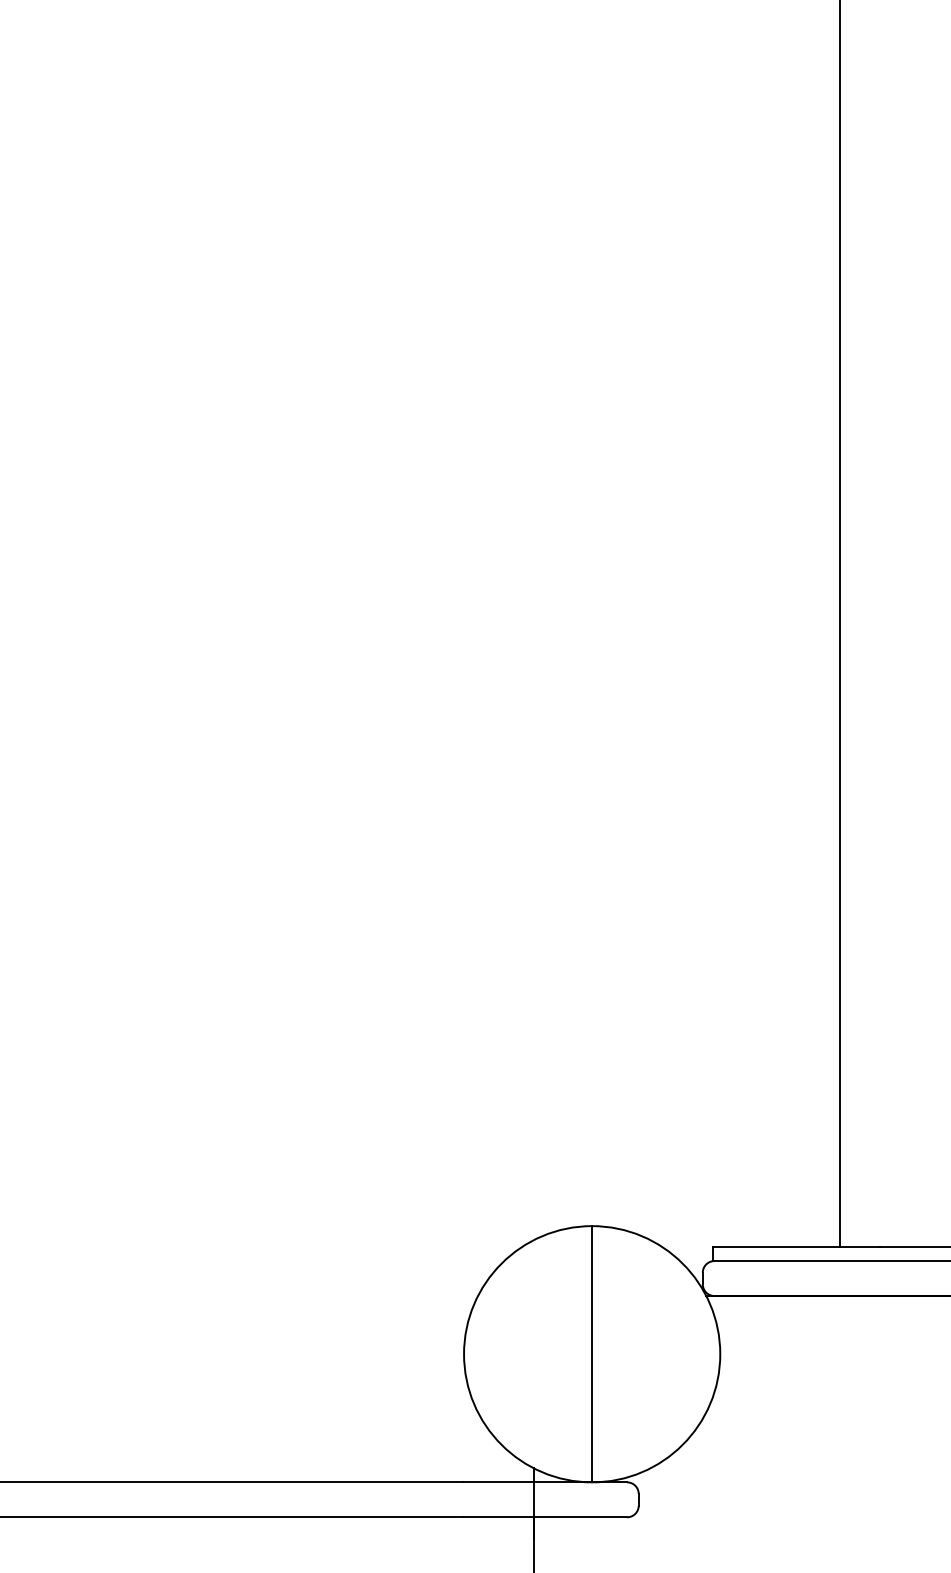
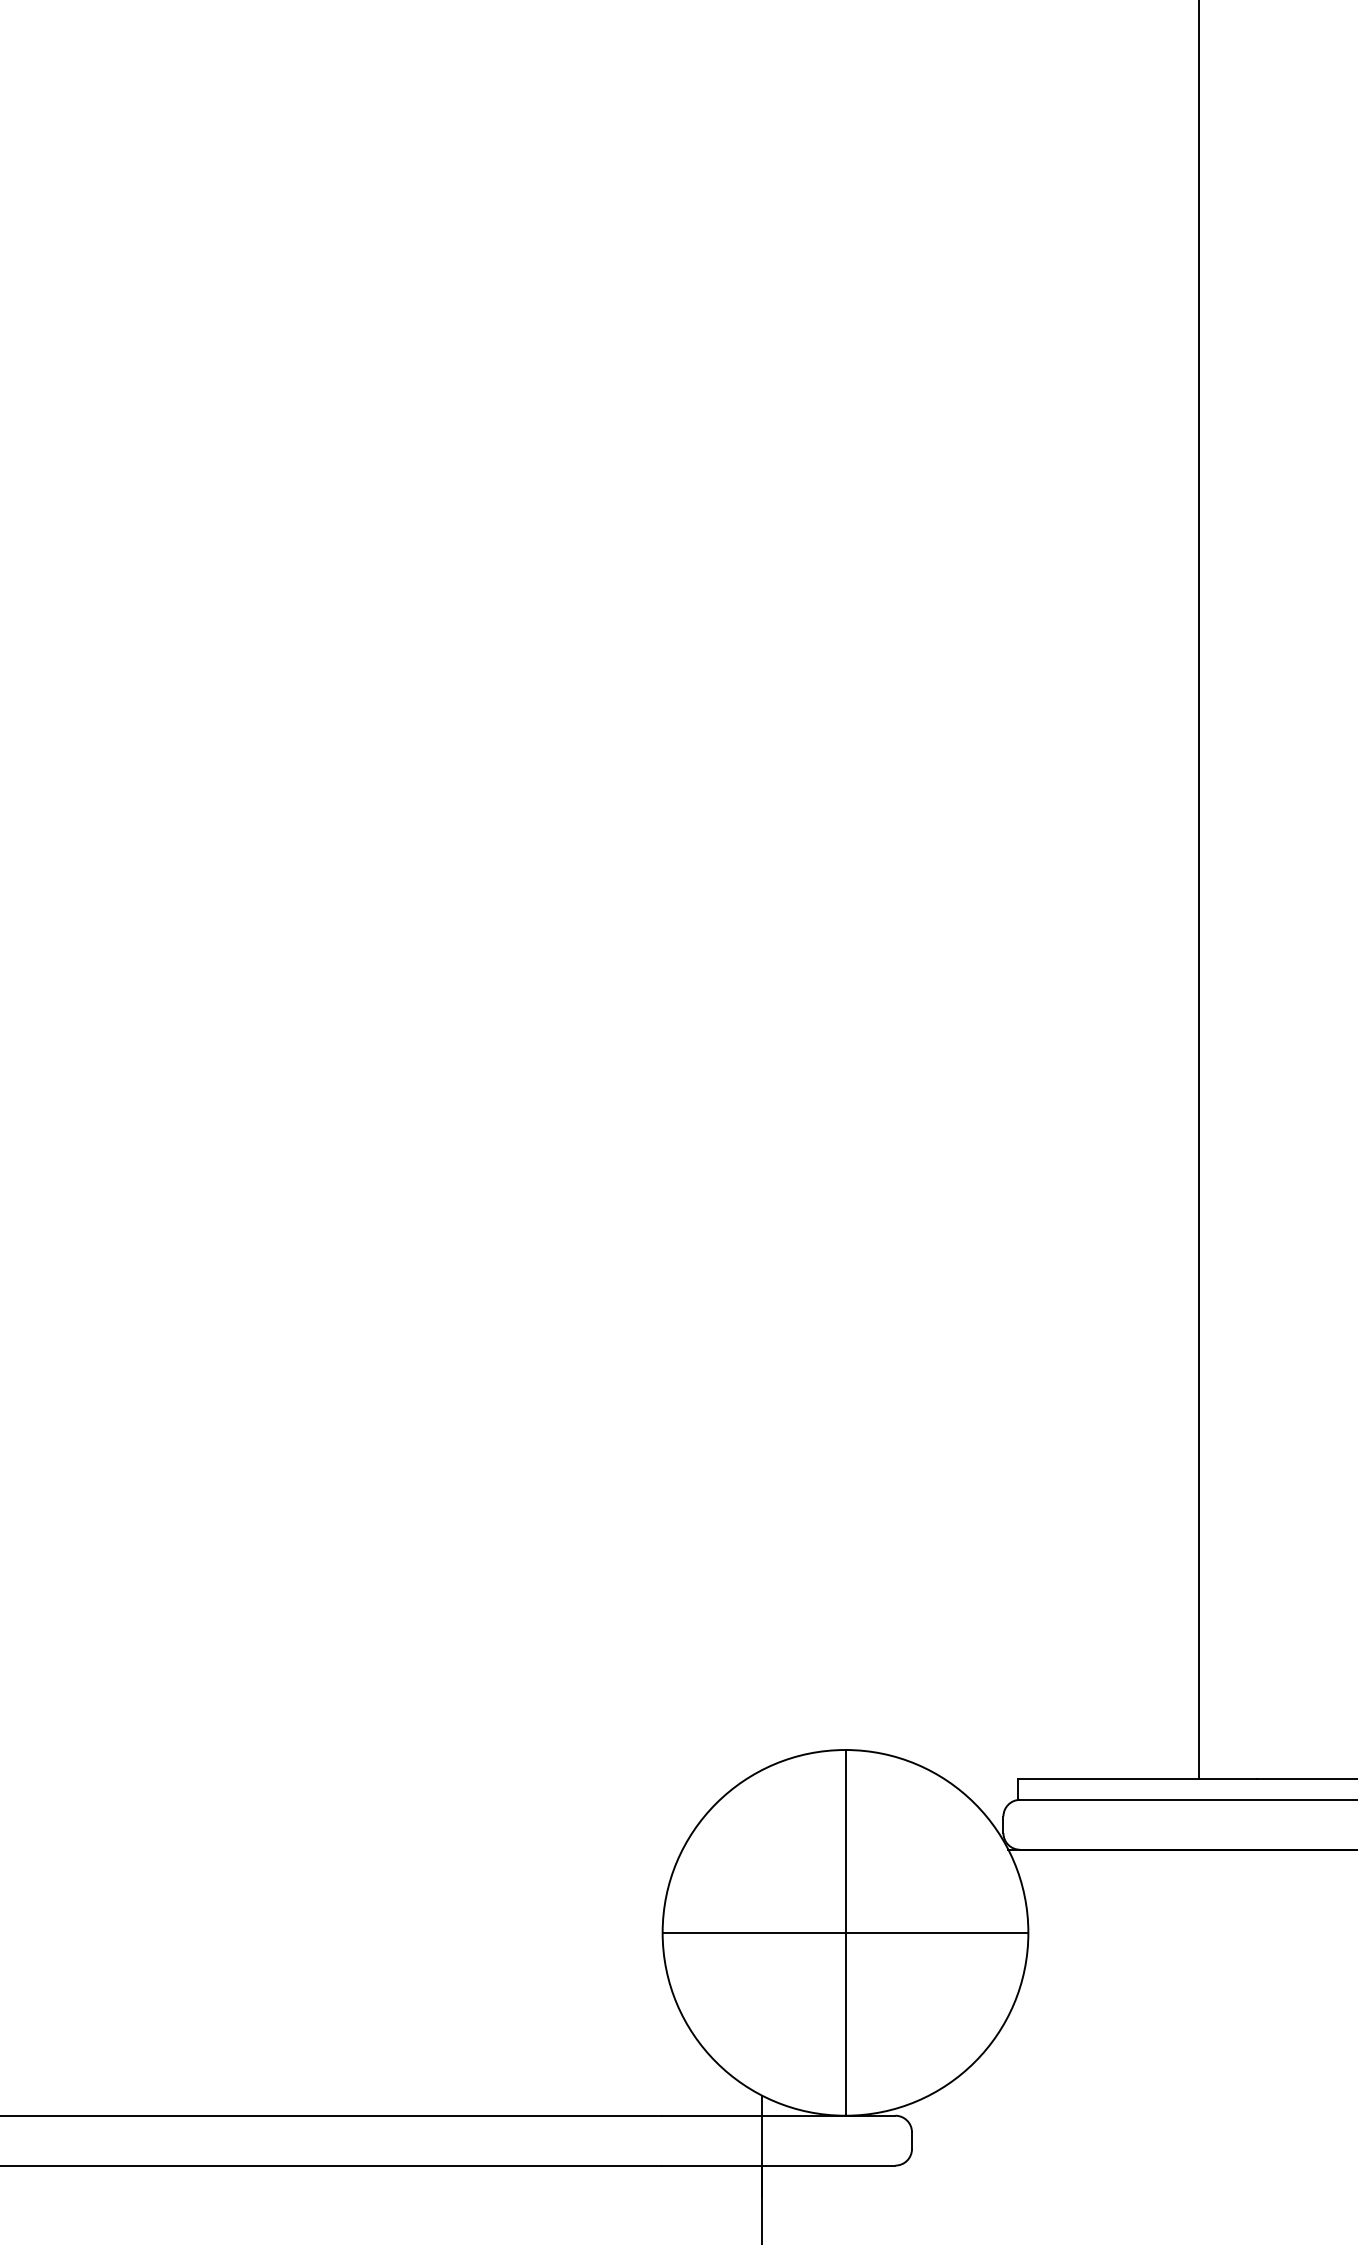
line: (592, 1353) -> (845, 1932), added

